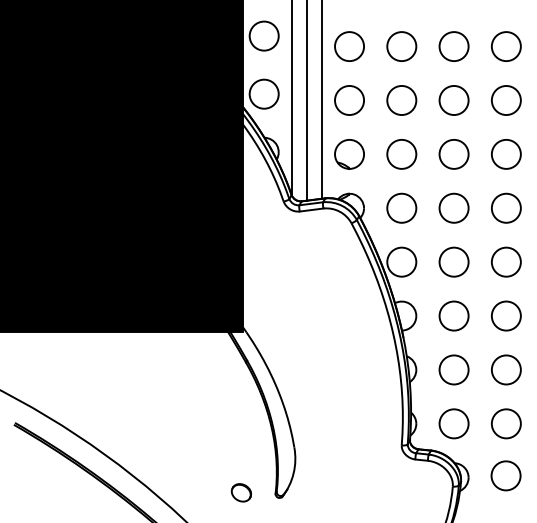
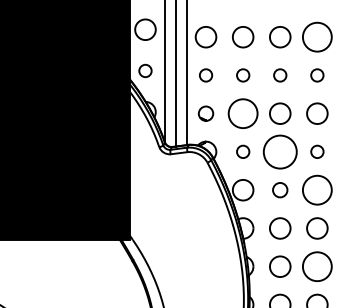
circle: (505, 46) -> (316, 37), size x1.4
circle: (263, 93) -> (144, 70), size x0.6
circle: (349, 100) -> (206, 75), size x0.6
circle: (401, 100) -> (242, 75), size x0.6
circle: (453, 100) -> (279, 75), size x0.6
circle: (505, 100) -> (316, 75), size x0.6
circle: (401, 153) -> (242, 113), size x1.4
part: (349, 154) -> (206, 113), size x0.7
circle: (401, 207) -> (242, 151), size x0.6
circle: (453, 207) -> (279, 151), size x1.6
circle: (506, 207) -> (317, 151), size x0.6
circle: (453, 261) -> (279, 189), size x0.7
circle: (505, 261) -> (316, 189), size x1.4
circle: (505, 369) -> (316, 266), size x1.4

